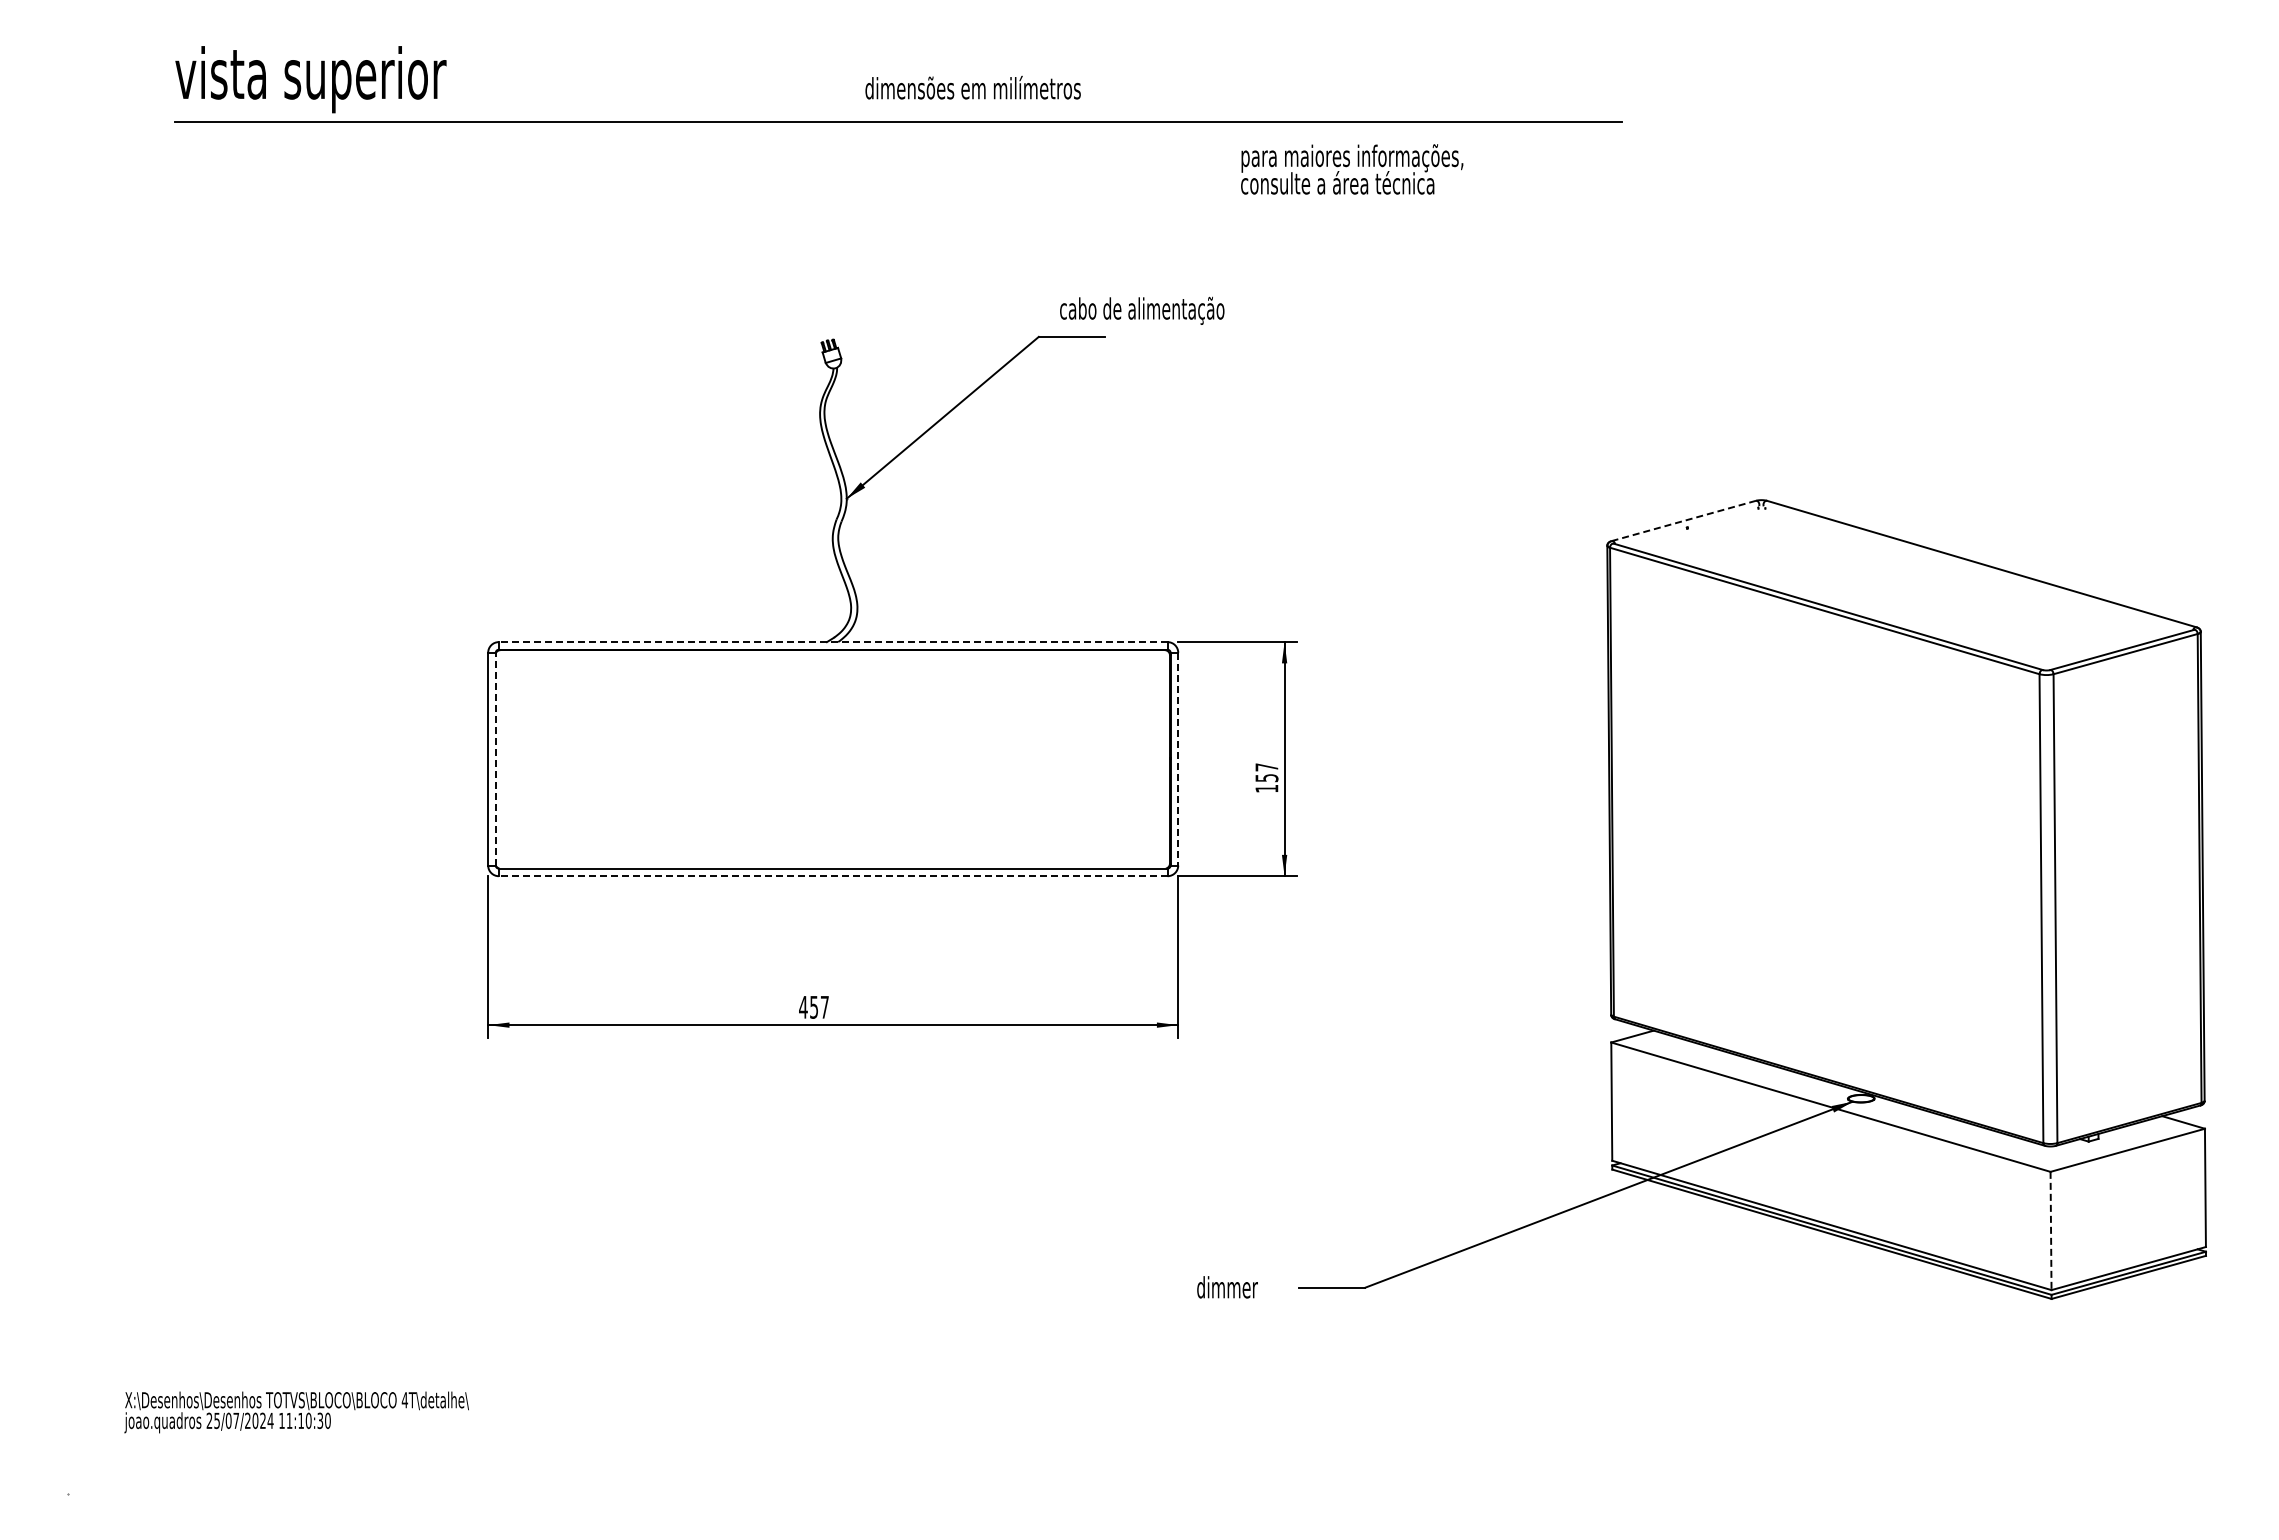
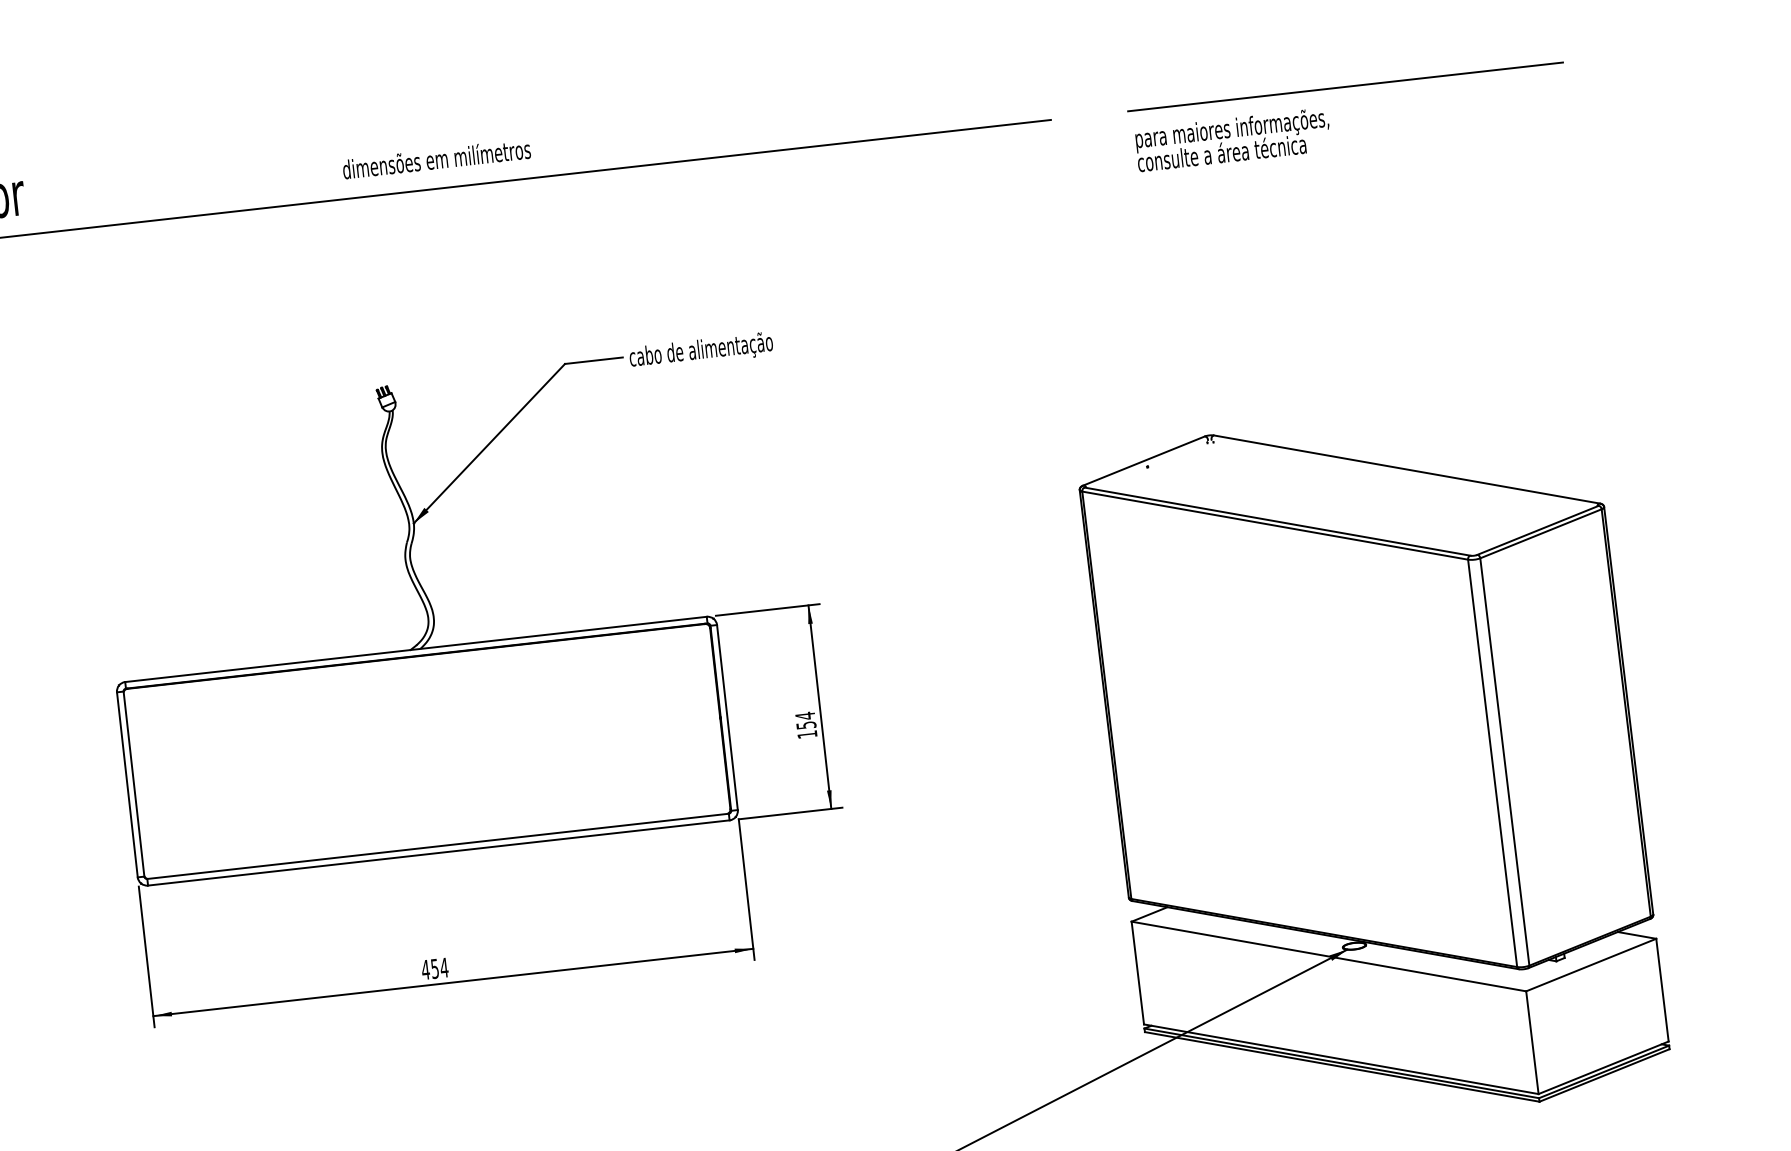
text: (972, 87) -> (436, 158), moved
line: (1960, 121) -> (1345, 86), added
text: (1352, 169) -> (1233, 139), moved
text: (1142, 310) -> (701, 350), moved
line: (1683, 520) -> (1143, 460), dashed -> solid
line: (832, 642) -> (415, 649), dashed -> solid
line: (495, 758) -> (133, 783), dashed -> solid
line: (1178, 759) -> (727, 717), dashed -> solid
text: (1266, 767) -> (804, 716), 157 -> 154
line: (832, 876) -> (438, 853), dashed -> solid
text: (824, 1007) -> (444, 967), 457 -> 454
line: (2051, 1231) -> (1532, 1043), dashed -> solid

